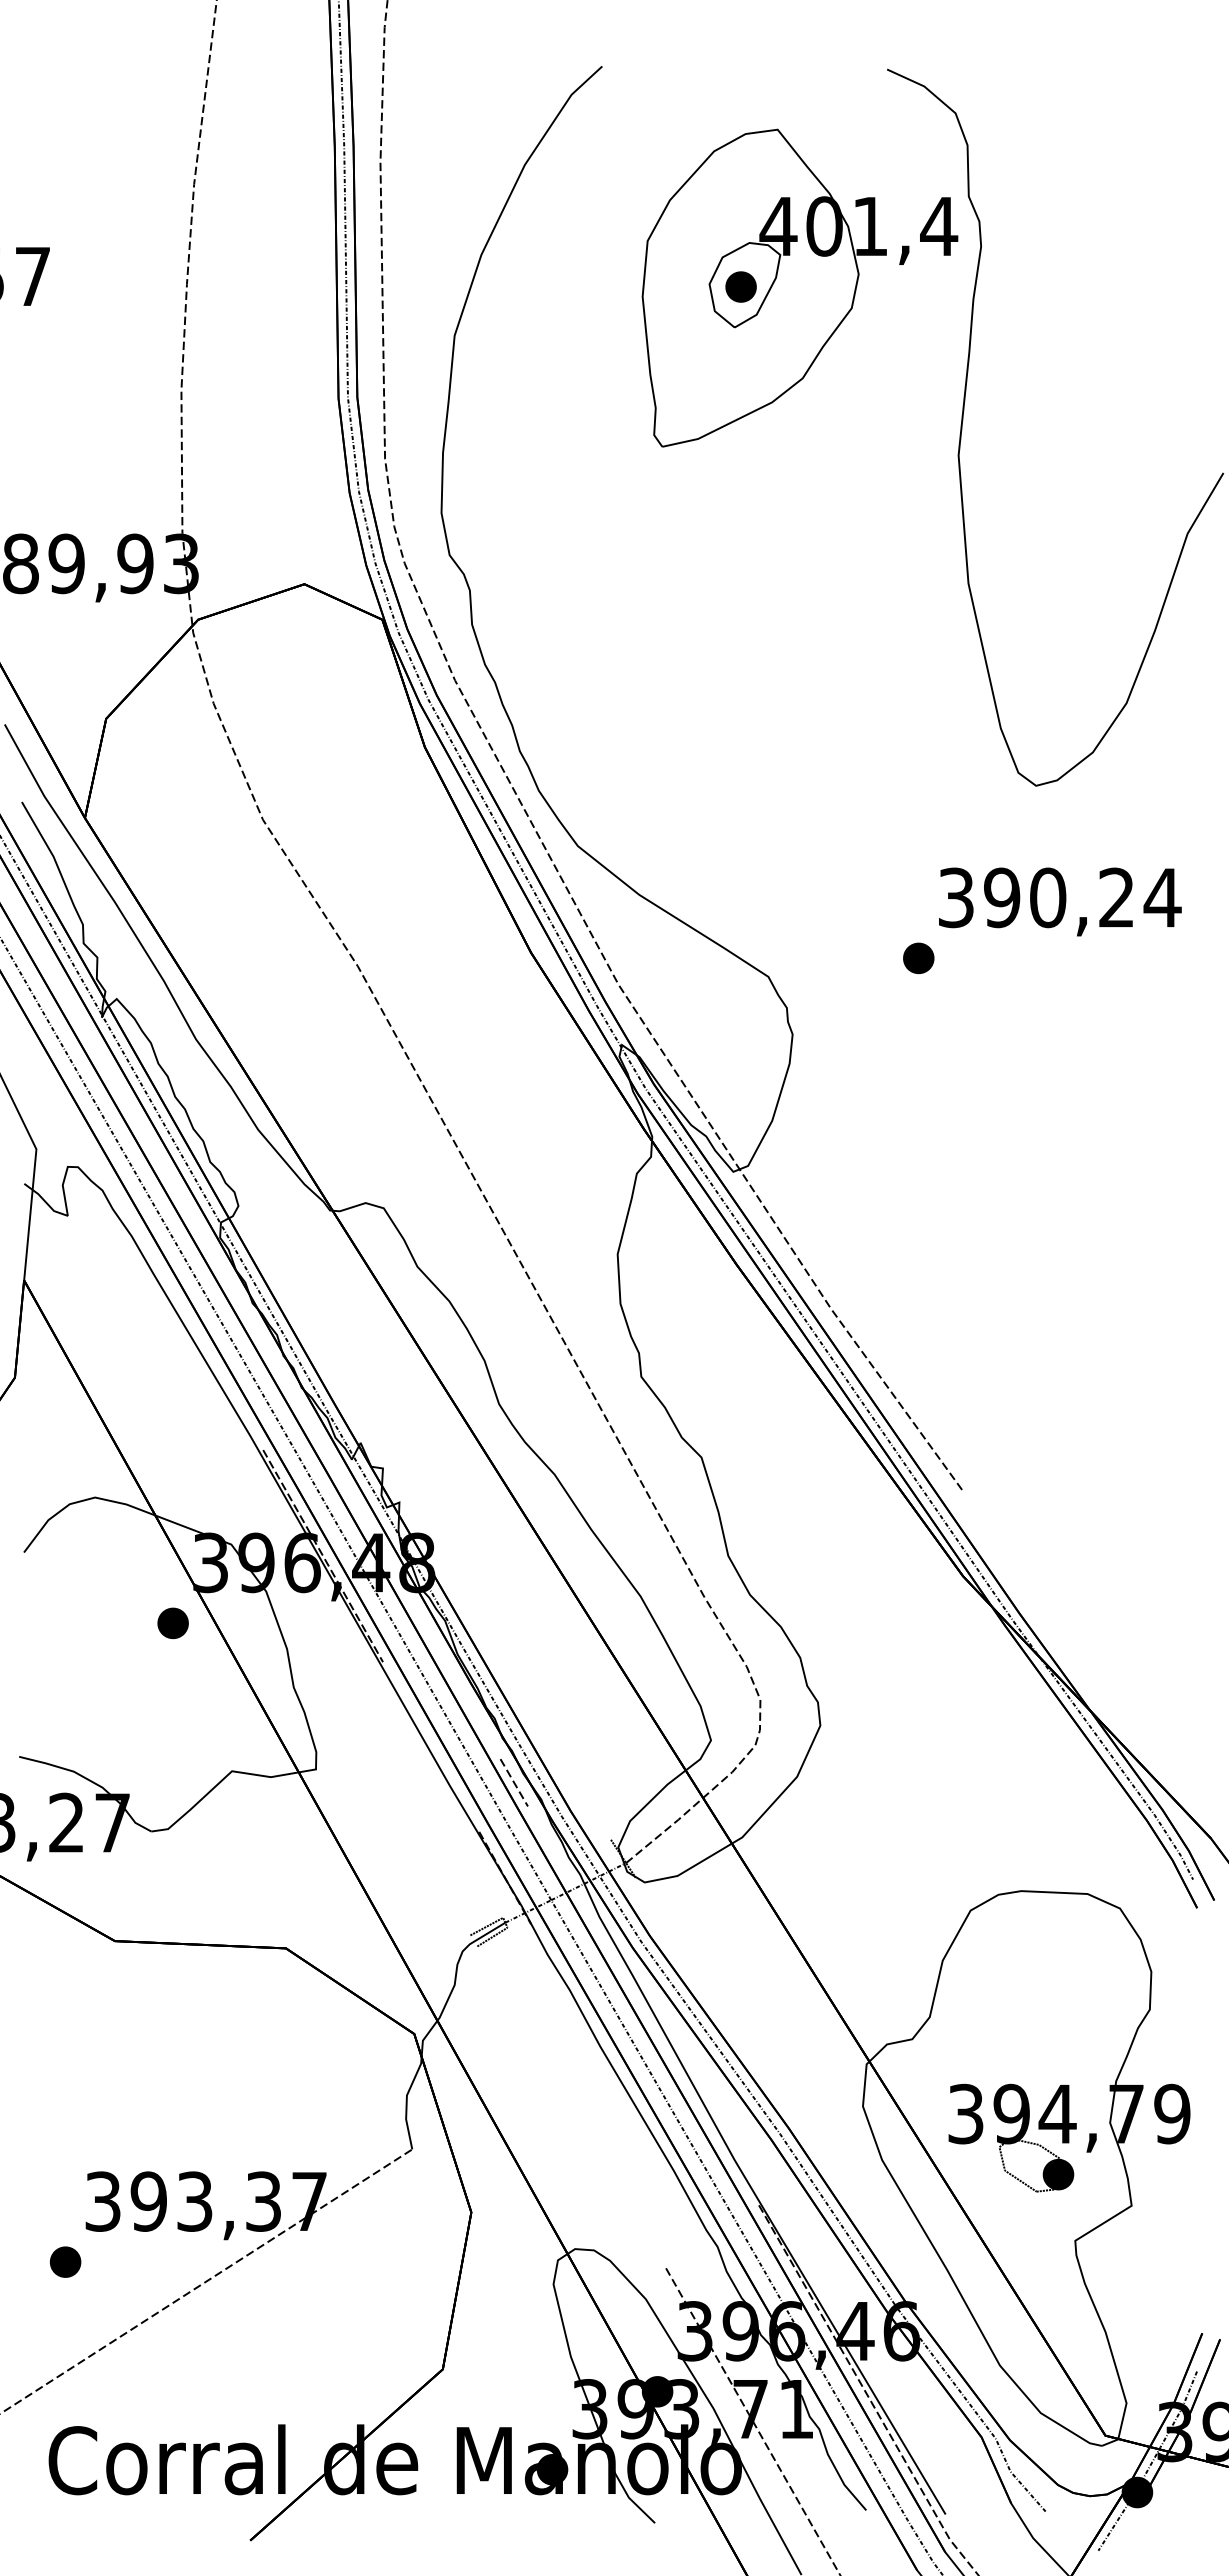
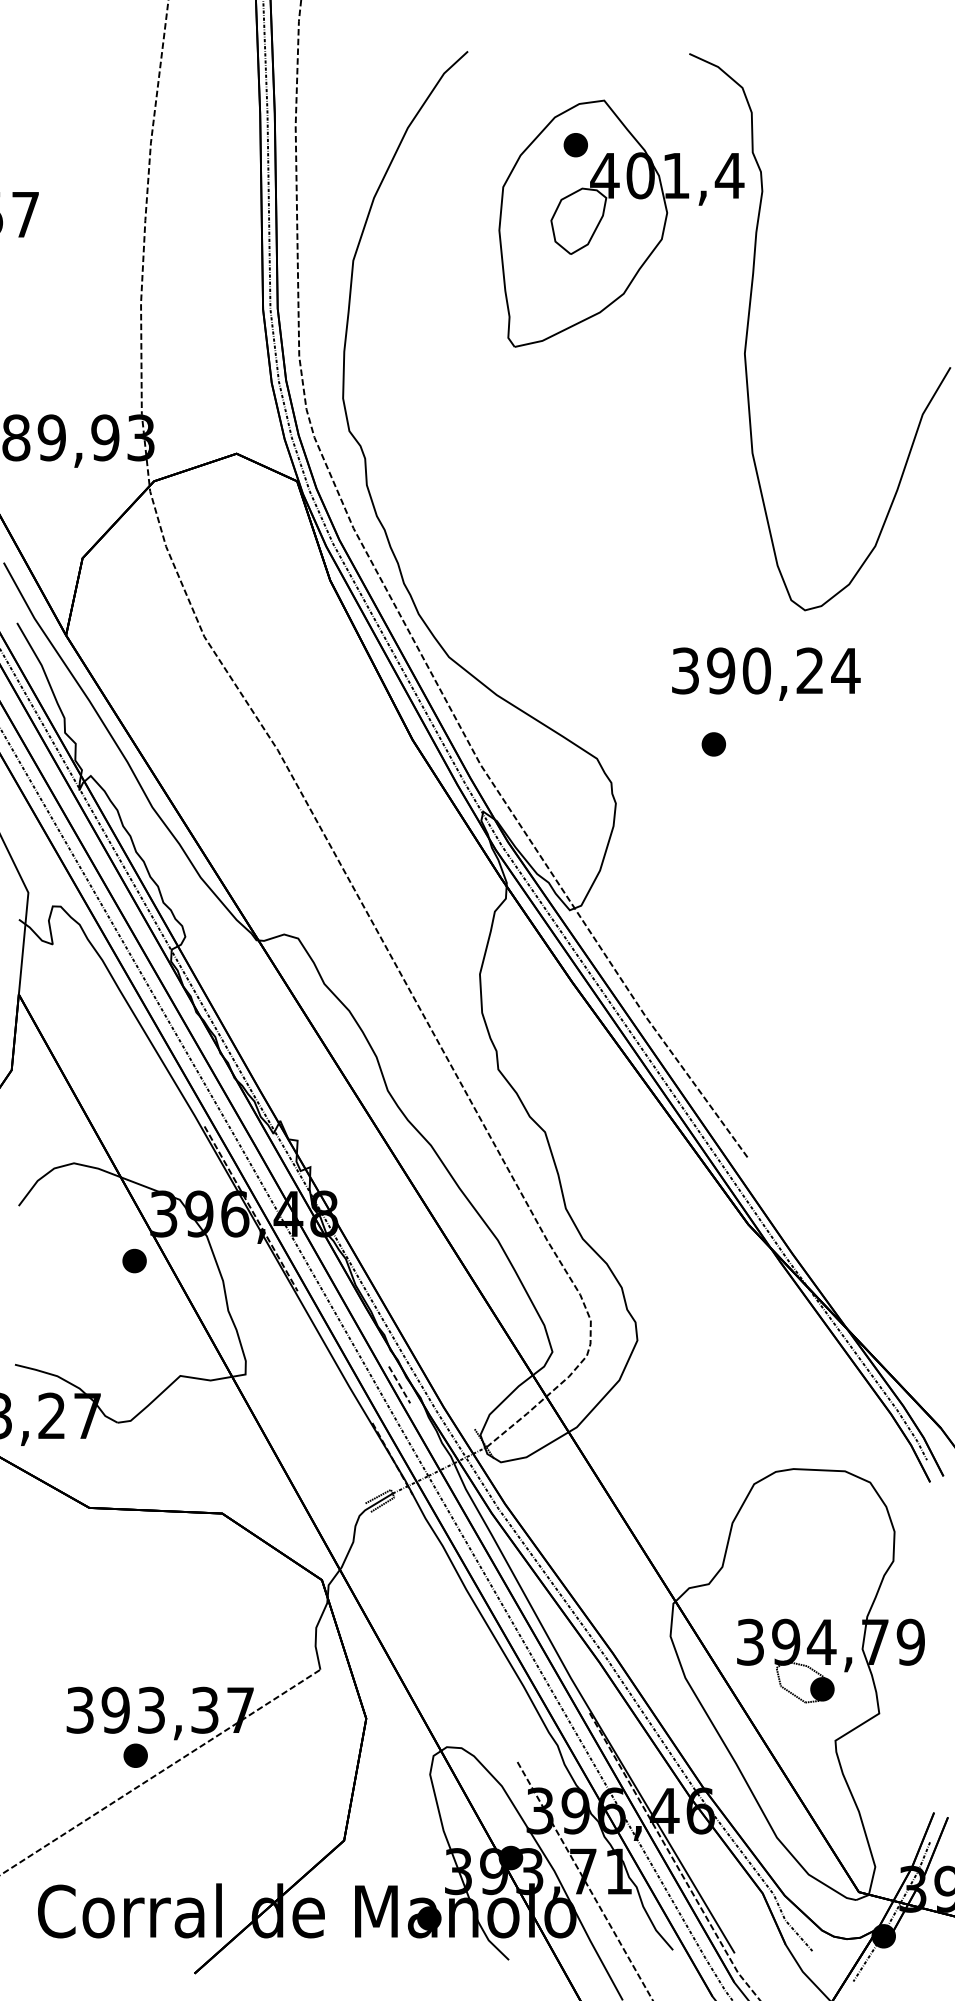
part: (740, 286) -> (575, 144), moved
text: (1060, 901) -> (766, 673), moved
part: (65, 2261) -> (135, 1755), moved

